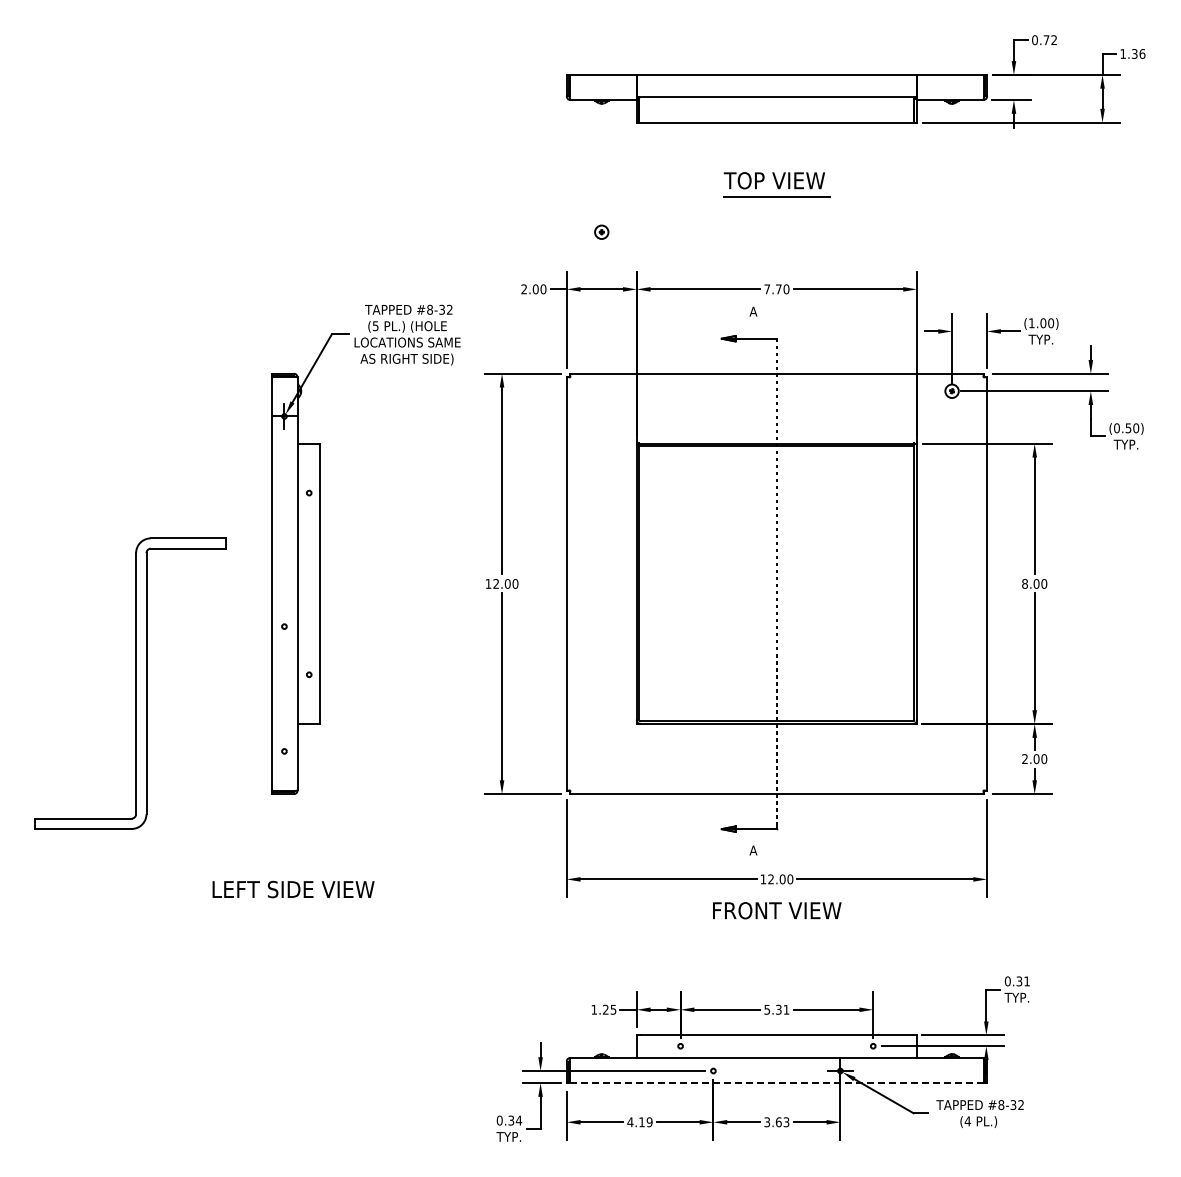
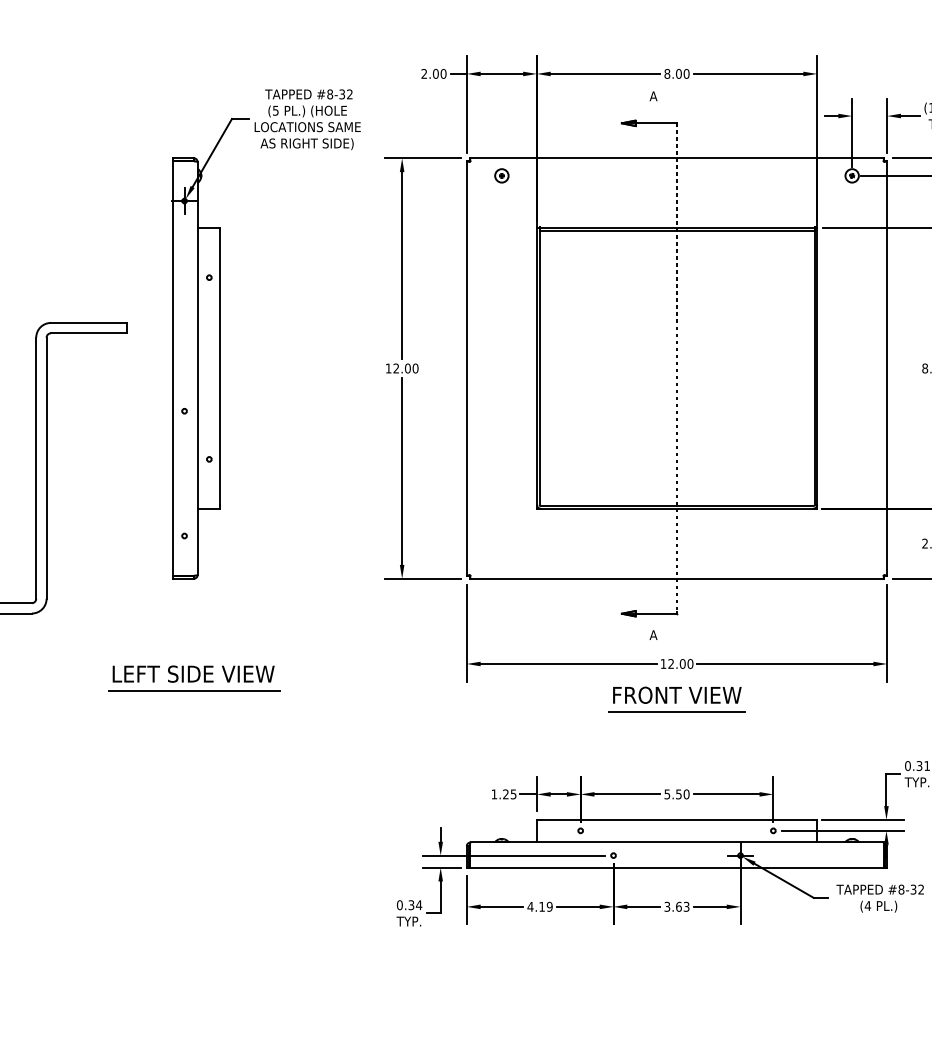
part: (601, 231) -> (501, 175), moved
text: (772, 289) -> (672, 74), 7.70 -> 8.00
line: (293, 906) -> (193, 691), added
line: (776, 927) -> (676, 712), added
text: (782, 1009) -> (682, 794), 5.31 -> 5.50
line: (776, 1083) -> (676, 868), dashed -> solid

